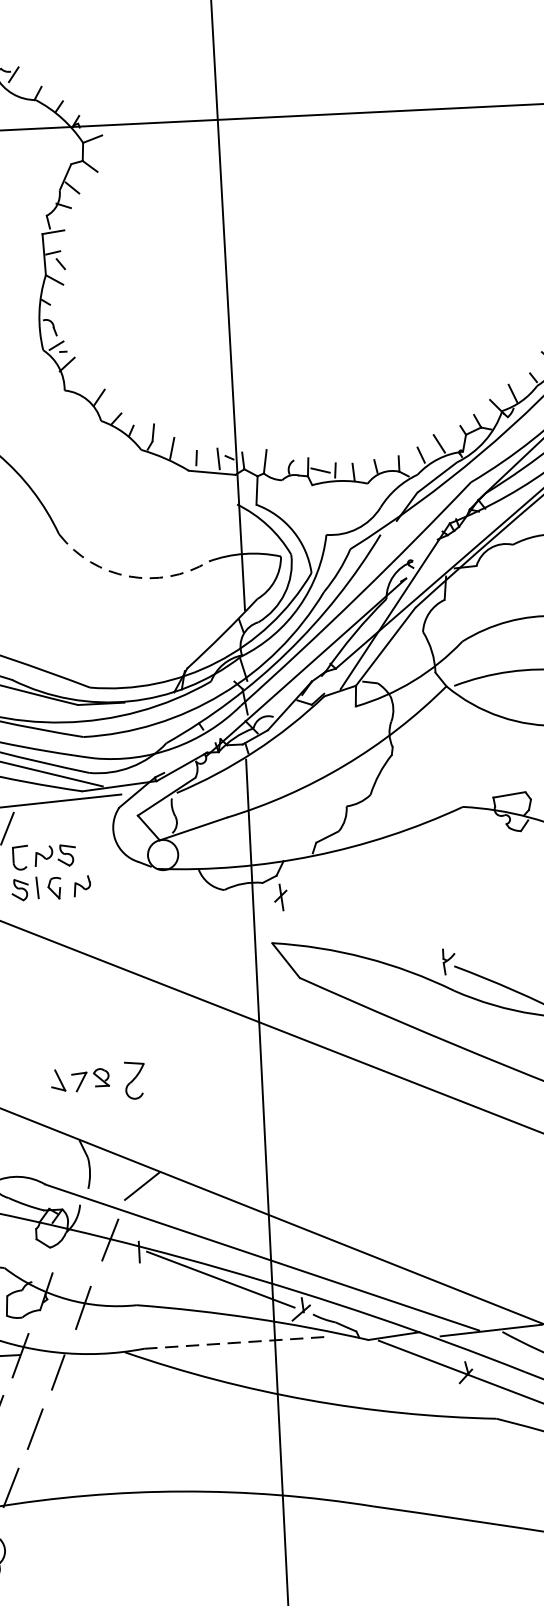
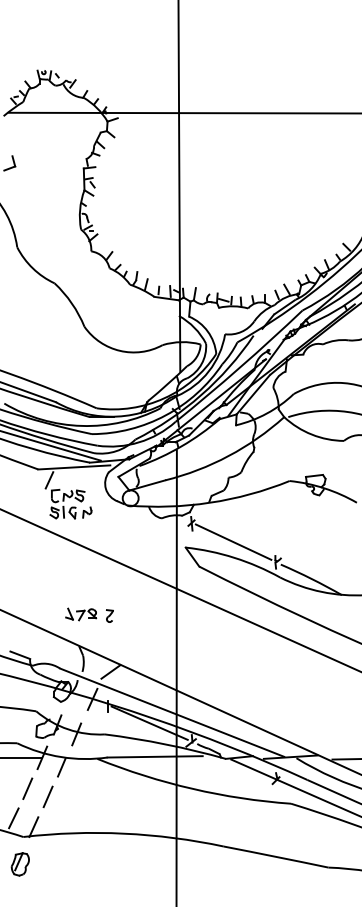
arc: (129, 575) -> (120, 350), dashed -> solid
line: (362, 927) -> (233, 541), added
part: (134, 1079) -> (109, 615), size x0.62
line: (234, 1342) -> (155, 756), dashed -> solid

